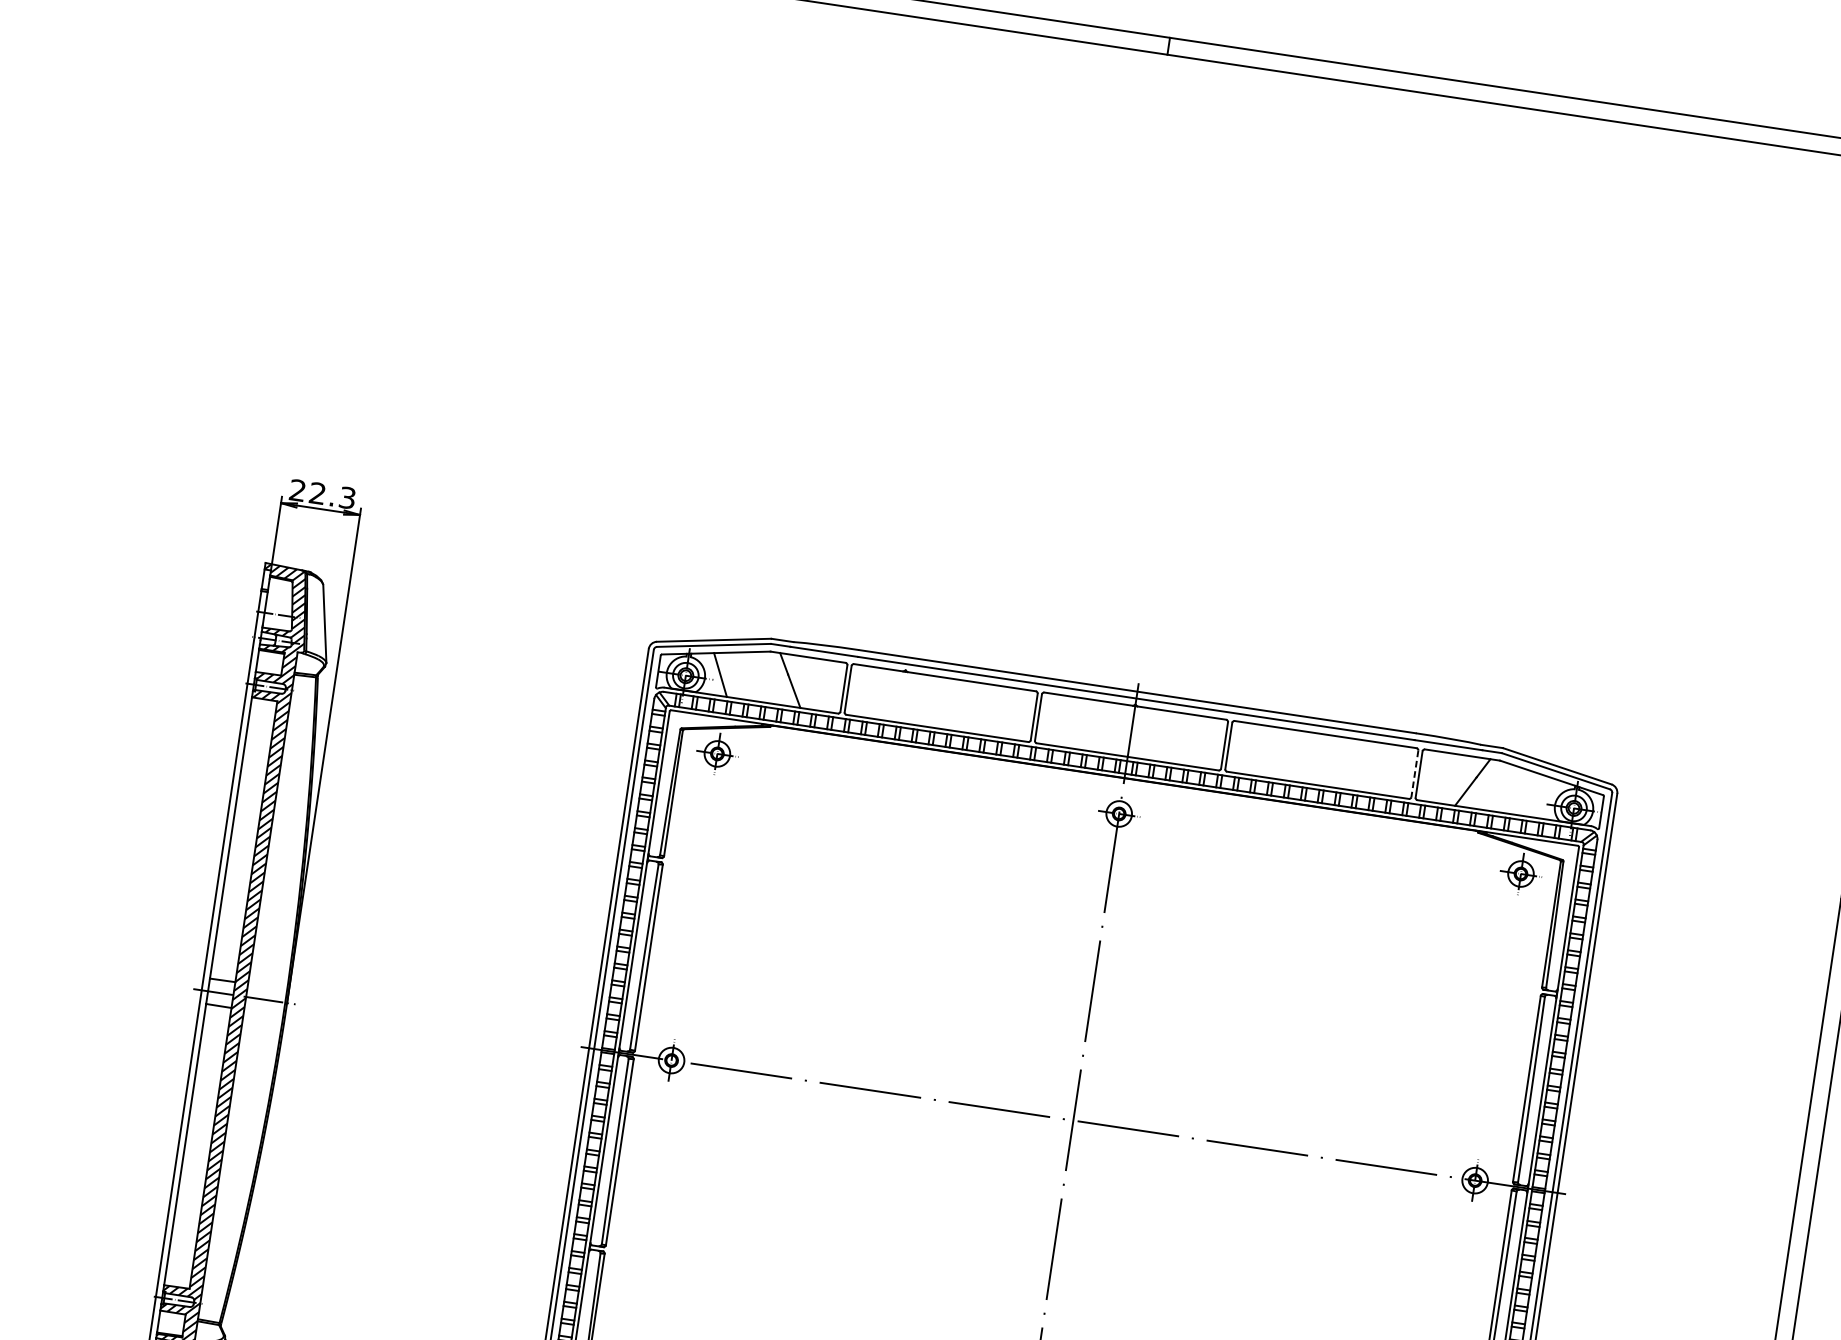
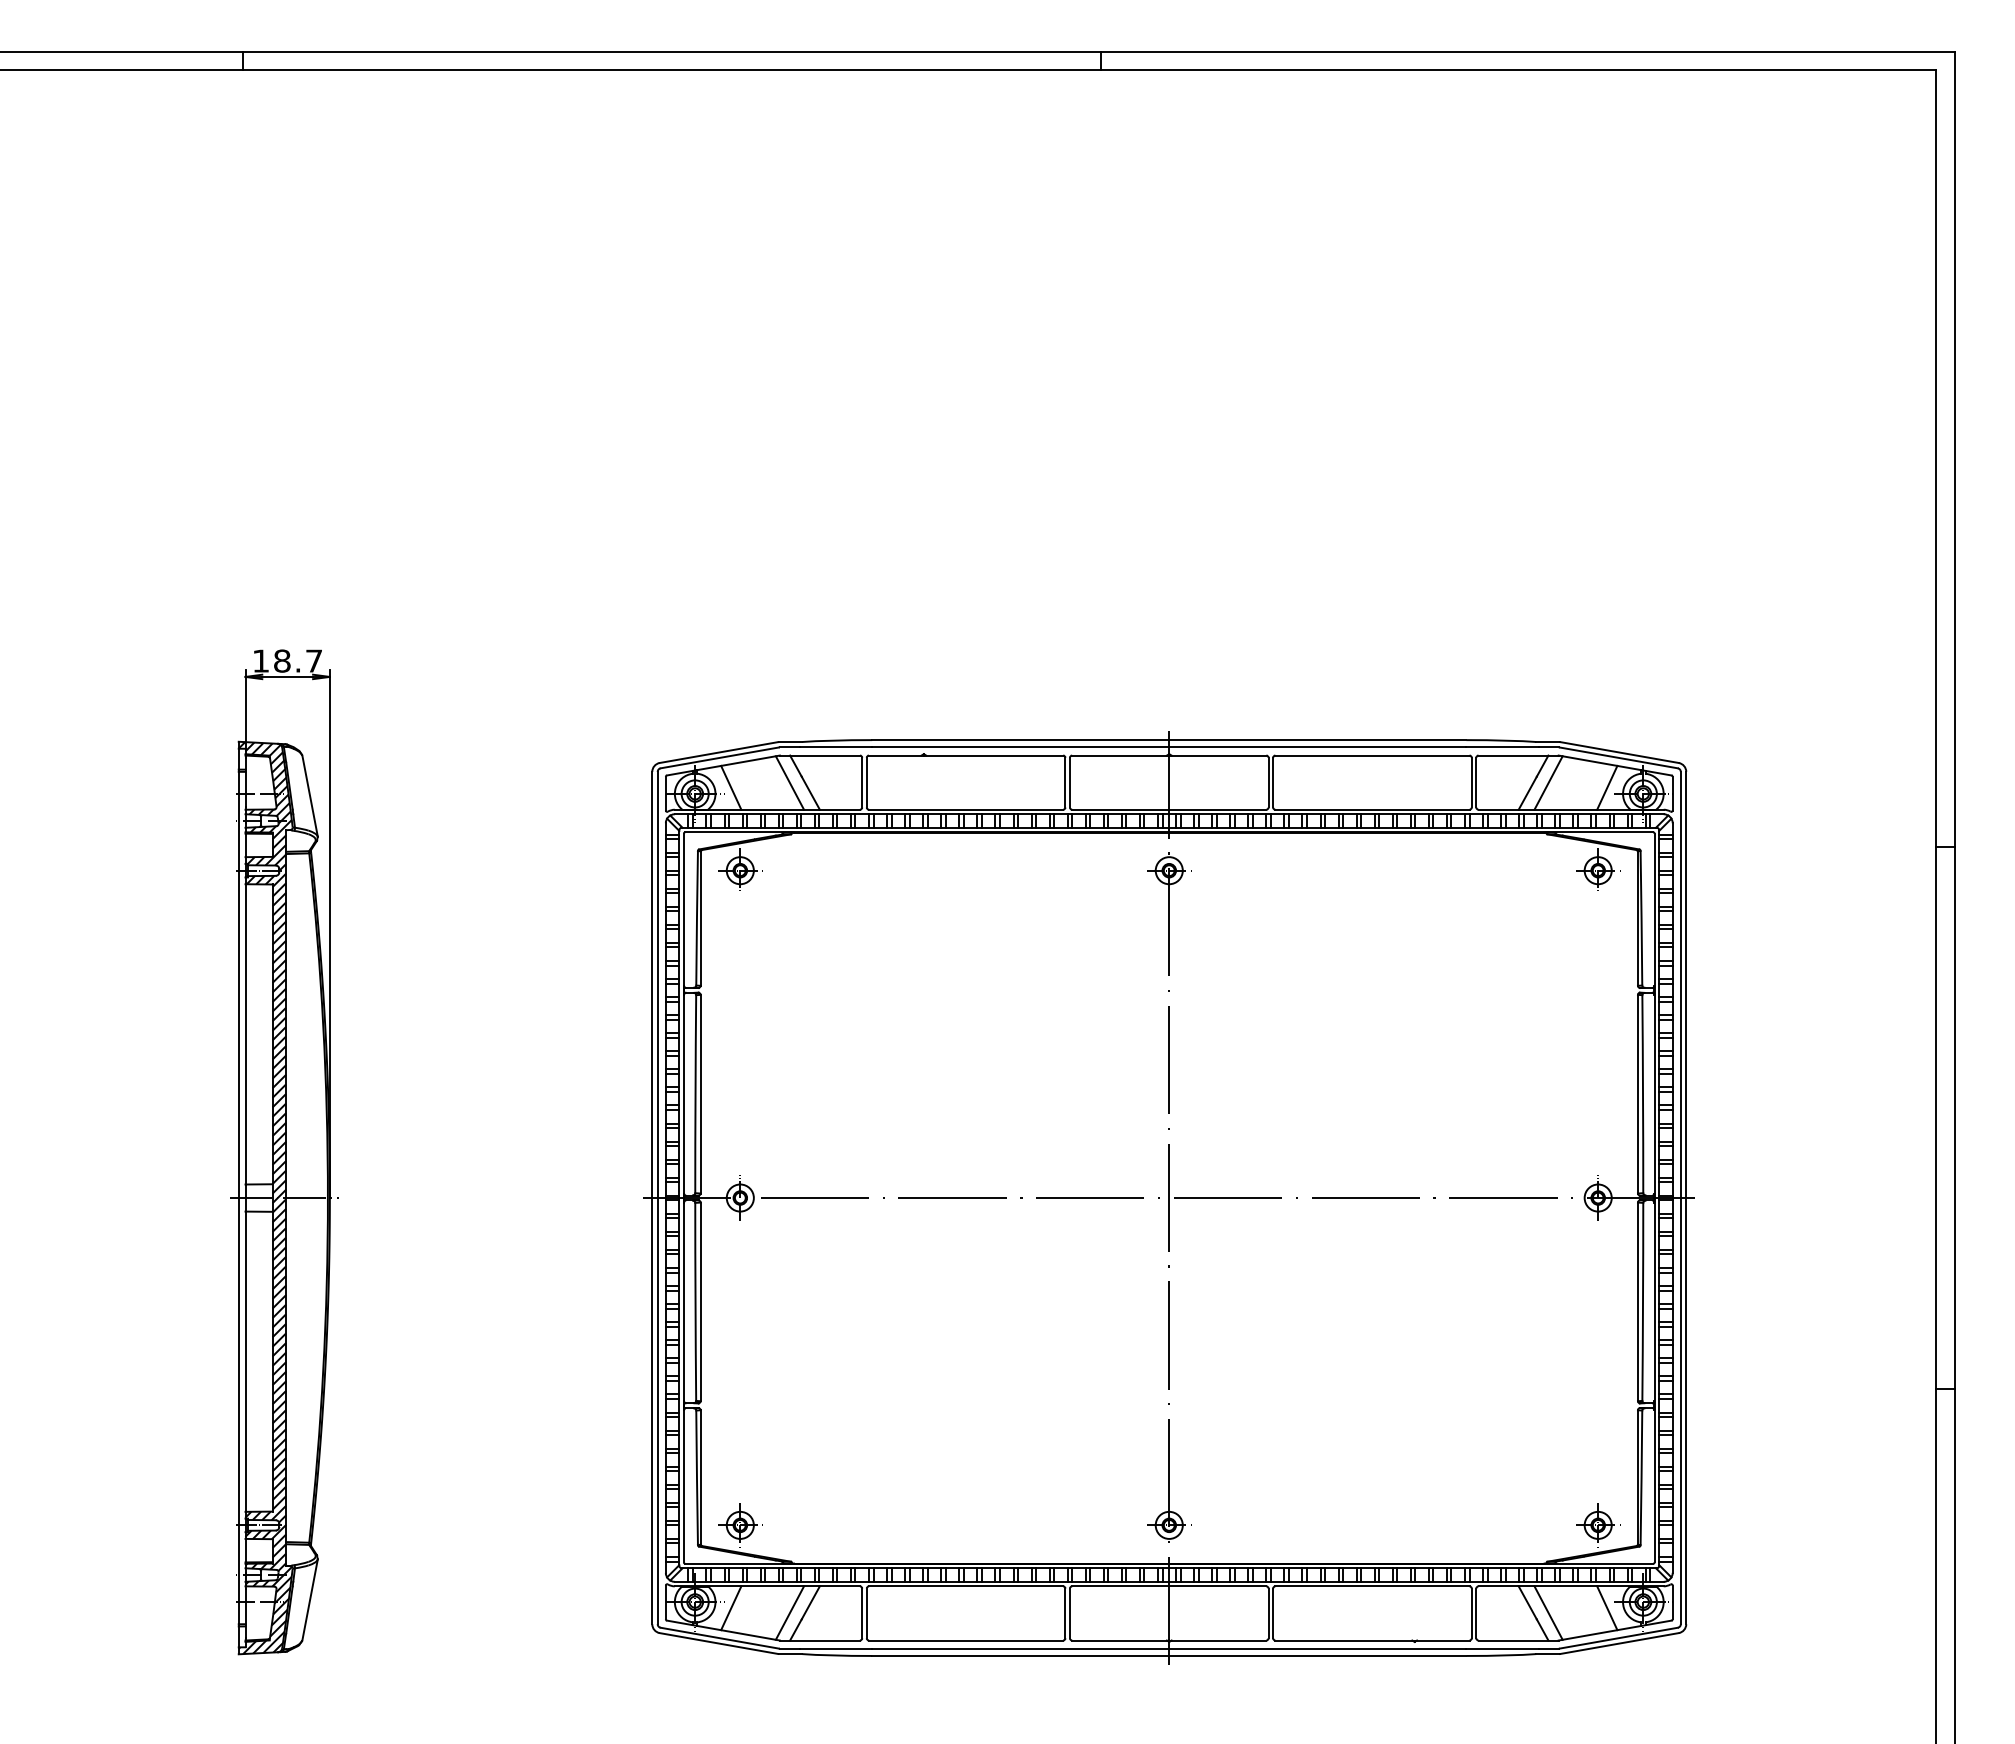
text: (322, 493) -> (287, 660), 22.3 -> 18.7
line: (775, 678) -> (789, 782), added
line: (1414, 773) -> (1471, 782), dashed -> solid
line: (1486, 784) -> (1548, 782), added
line: (1541, 797) -> (1607, 787), added

